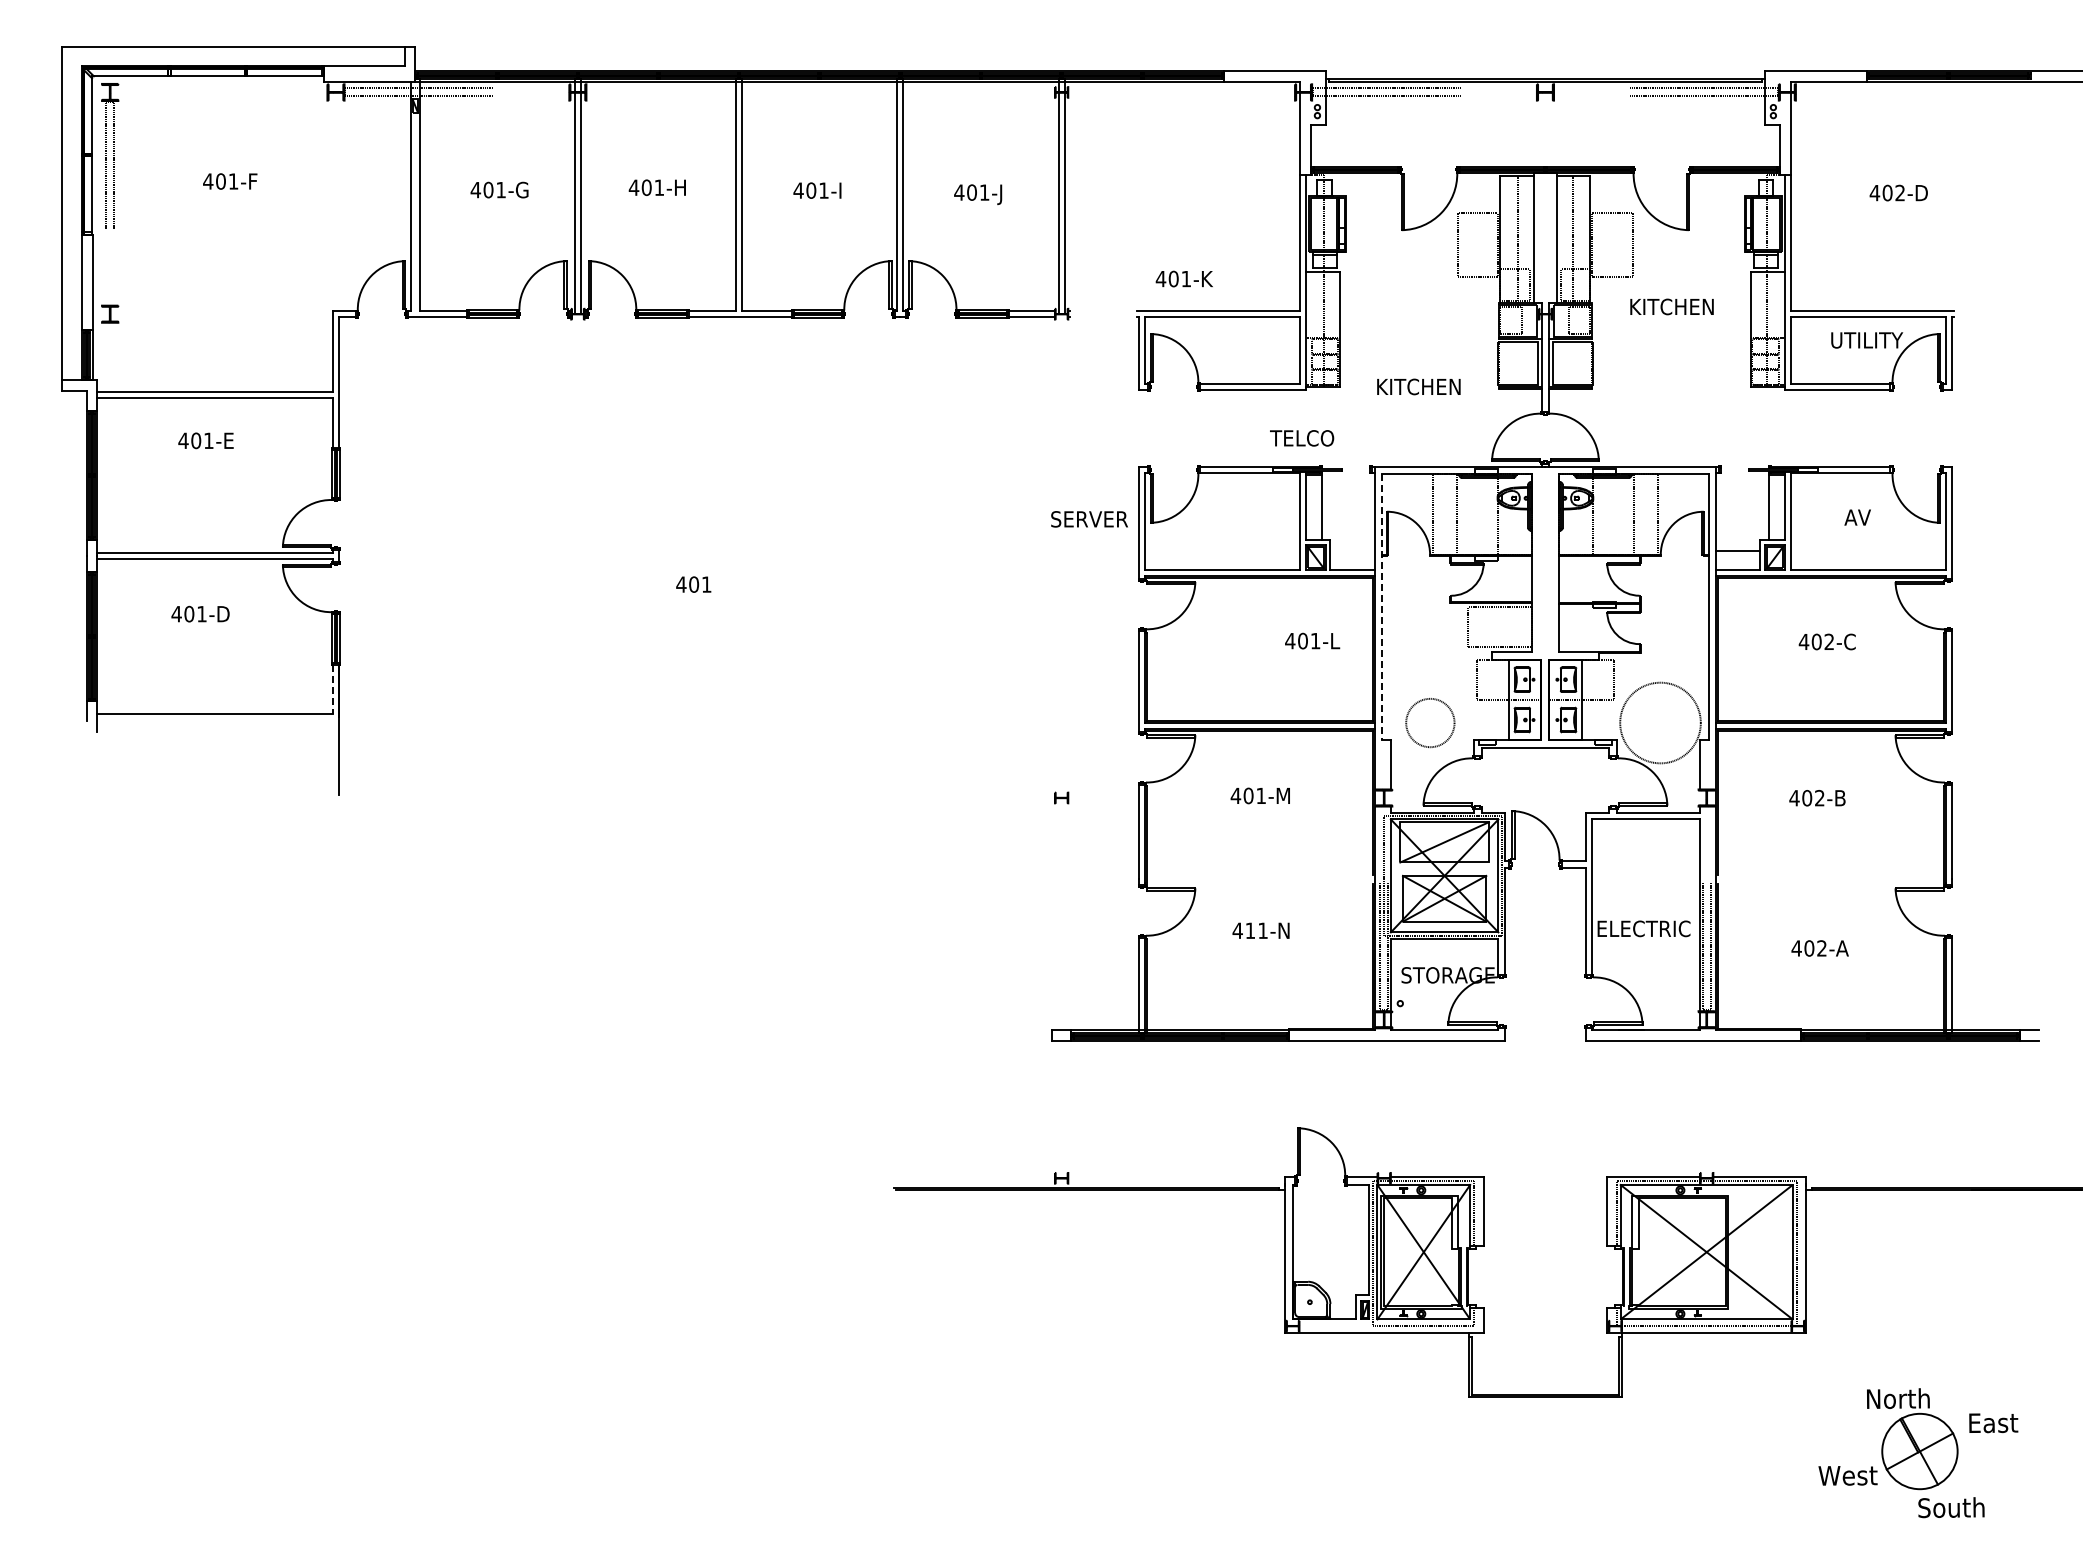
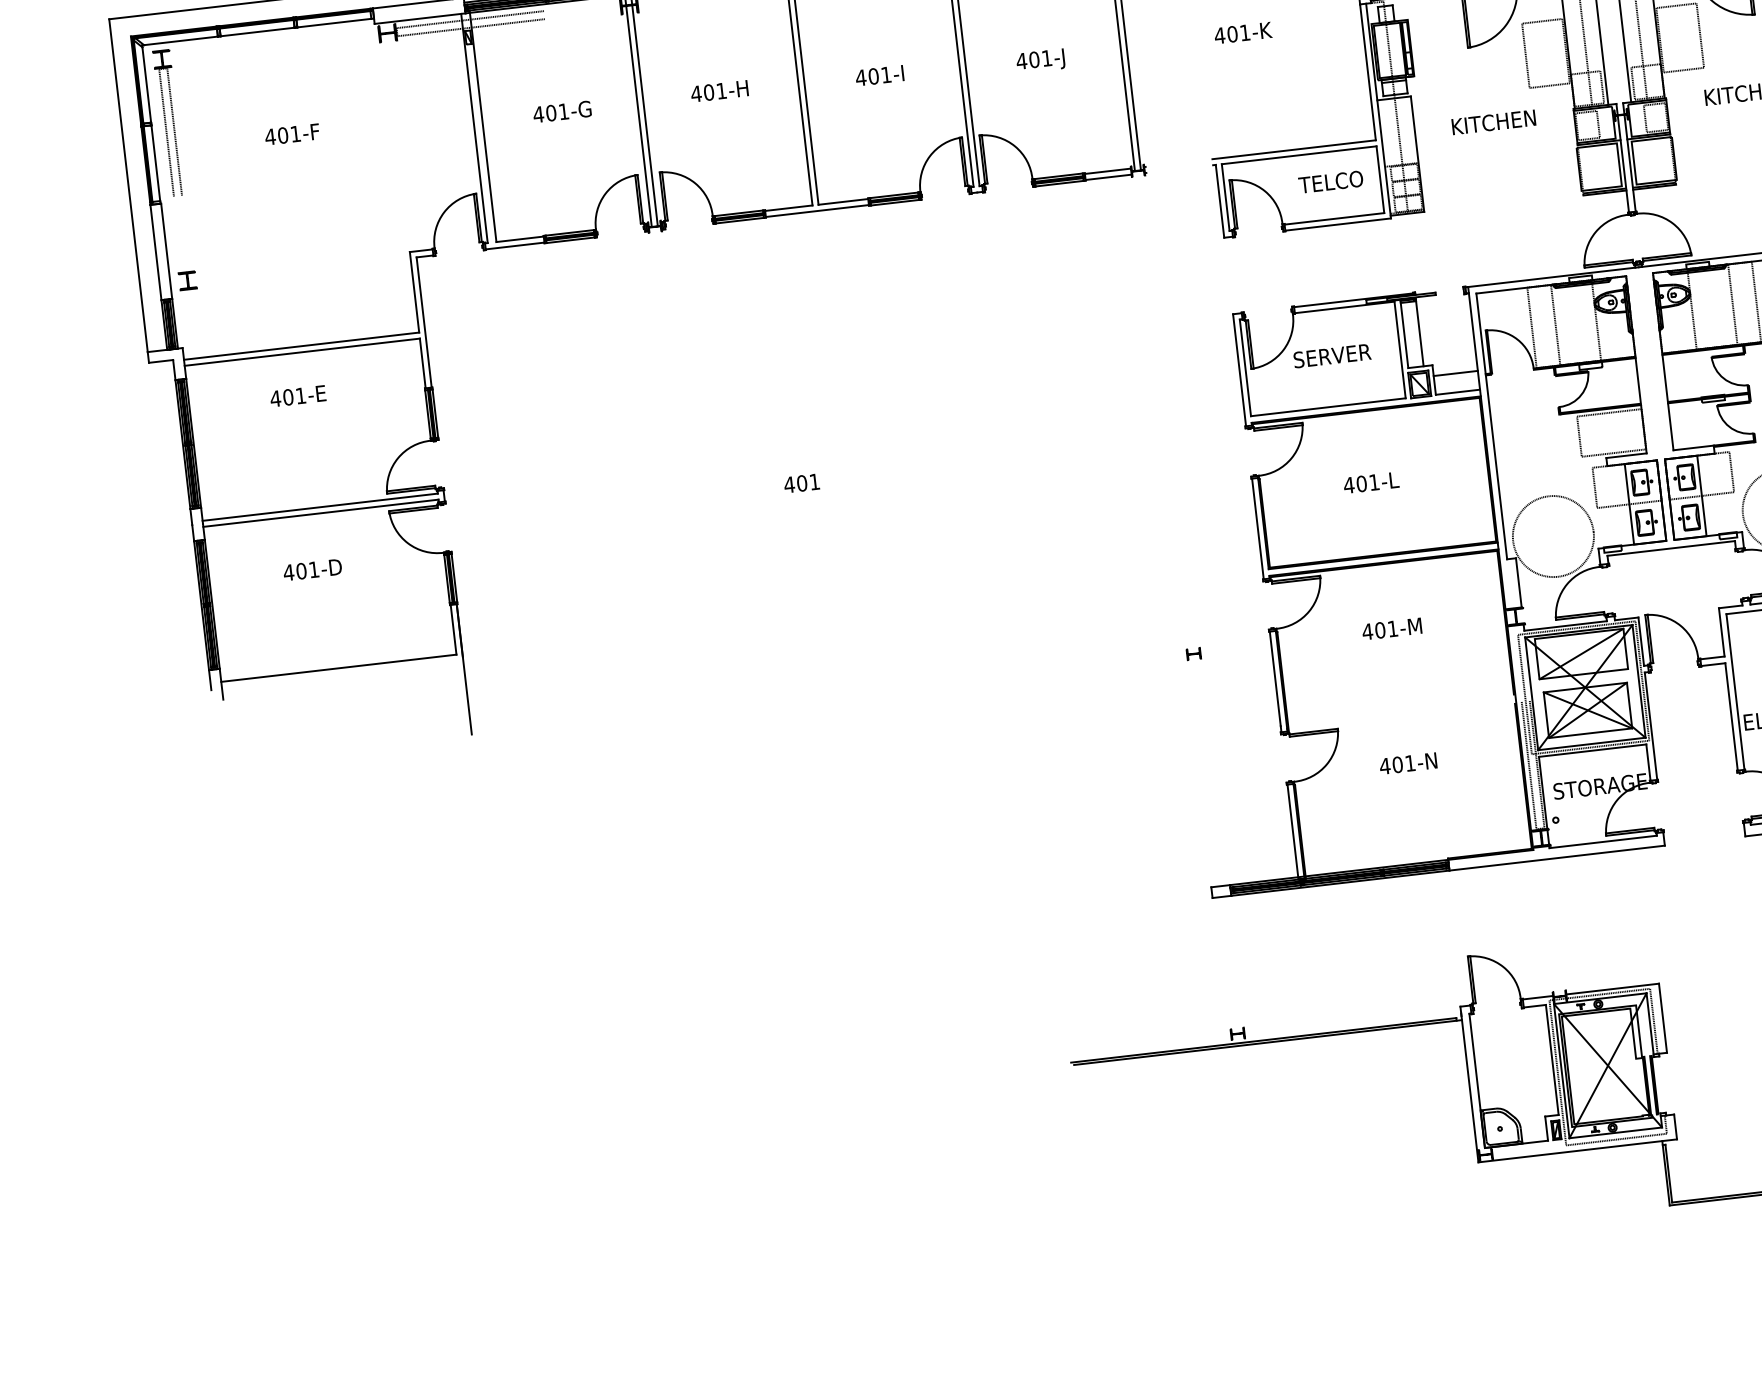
text: (1183, 278) -> (1242, 32), moved
text: (1418, 386) -> (1493, 121), moved
text: (1302, 438) -> (1331, 182), moved
text: (1089, 519) -> (1332, 356), moved
line: (1352, 550) -> (1455, 373), added
line: (1382, 607) -> (1492, 426), dashed -> solid
text: (1312, 640) -> (1371, 482), moved
line: (332, 689) -> (453, 629), dashed -> solid
circle: (1430, 722) -> (1553, 536), size x1.67
text: (1250, 930) -> (1397, 764), 411-N -> 401-N

